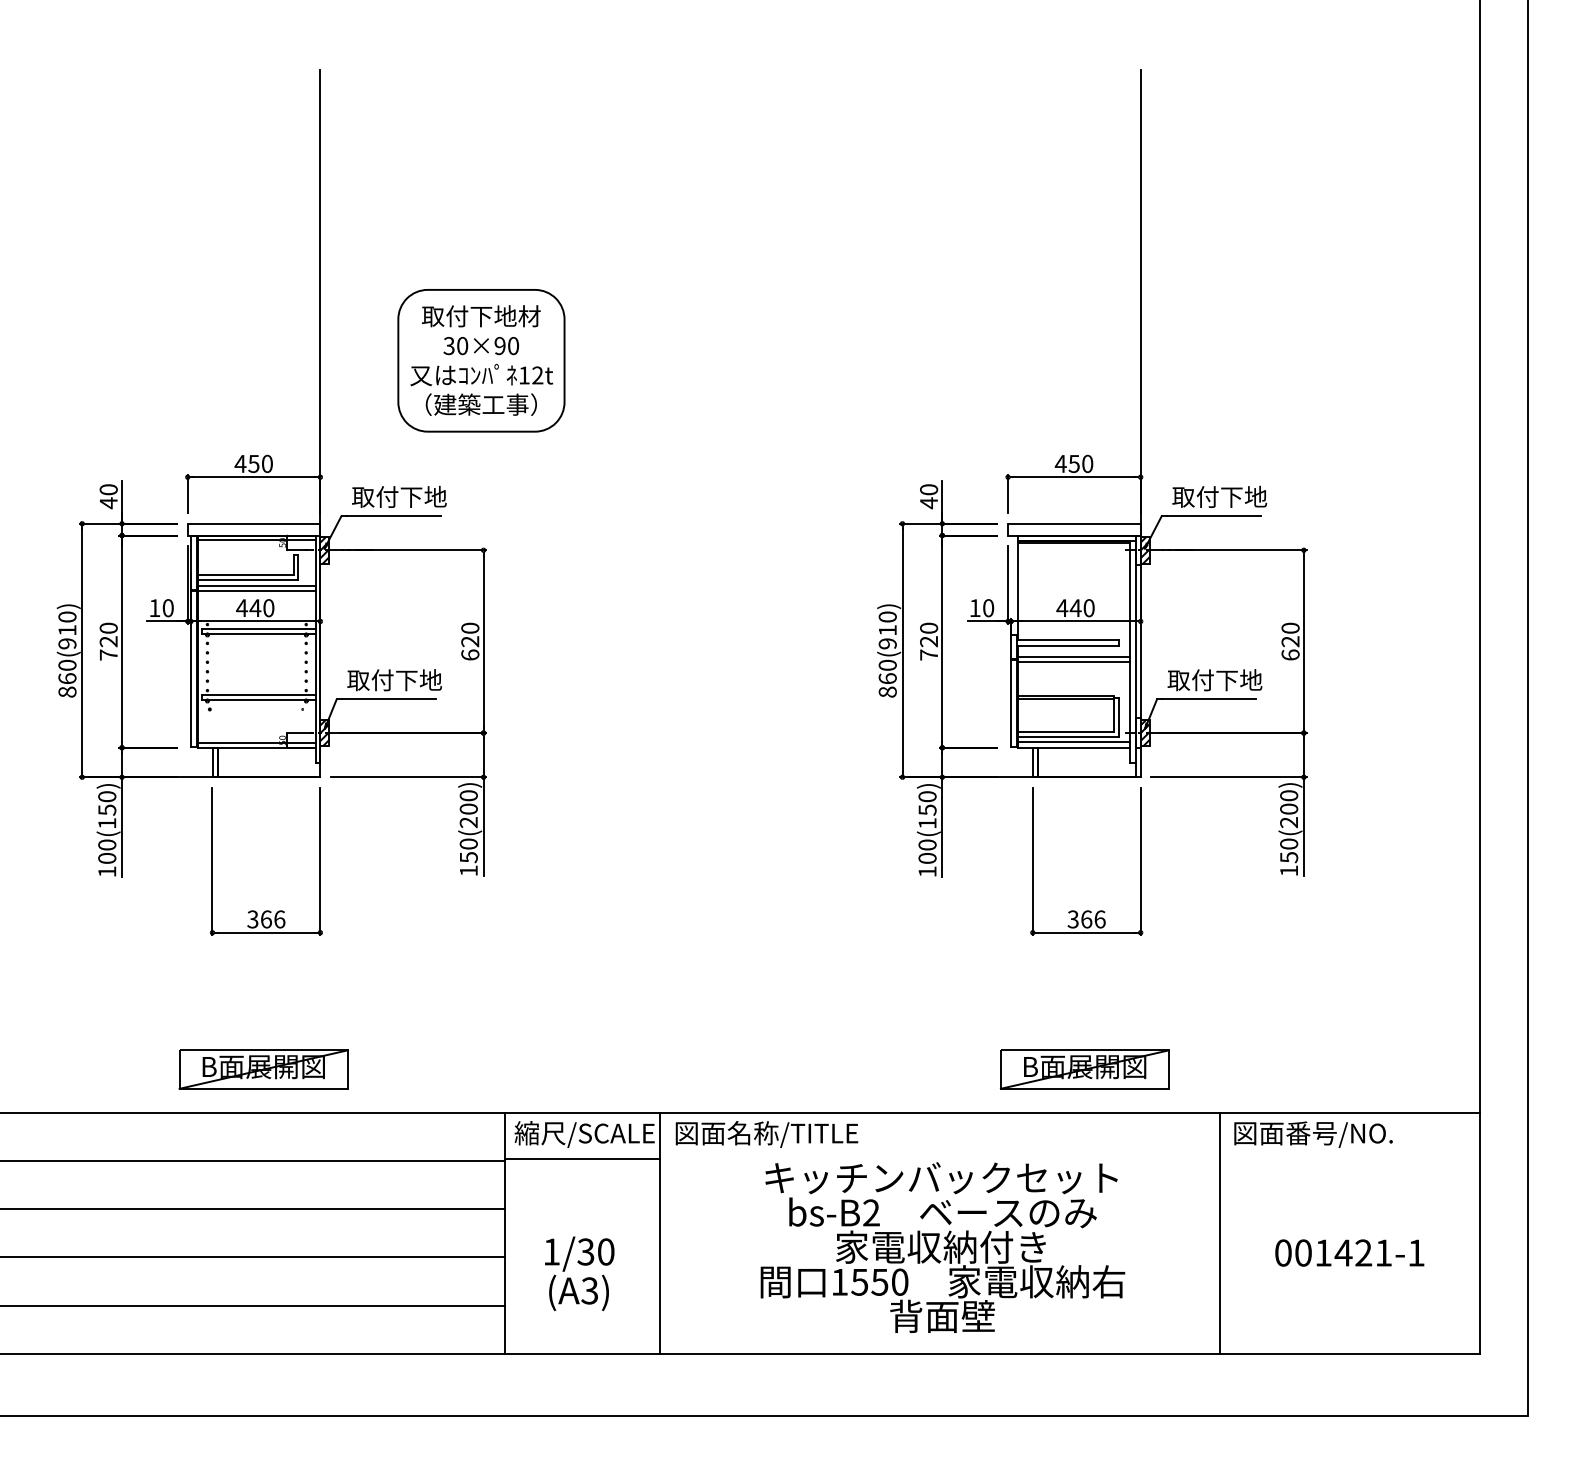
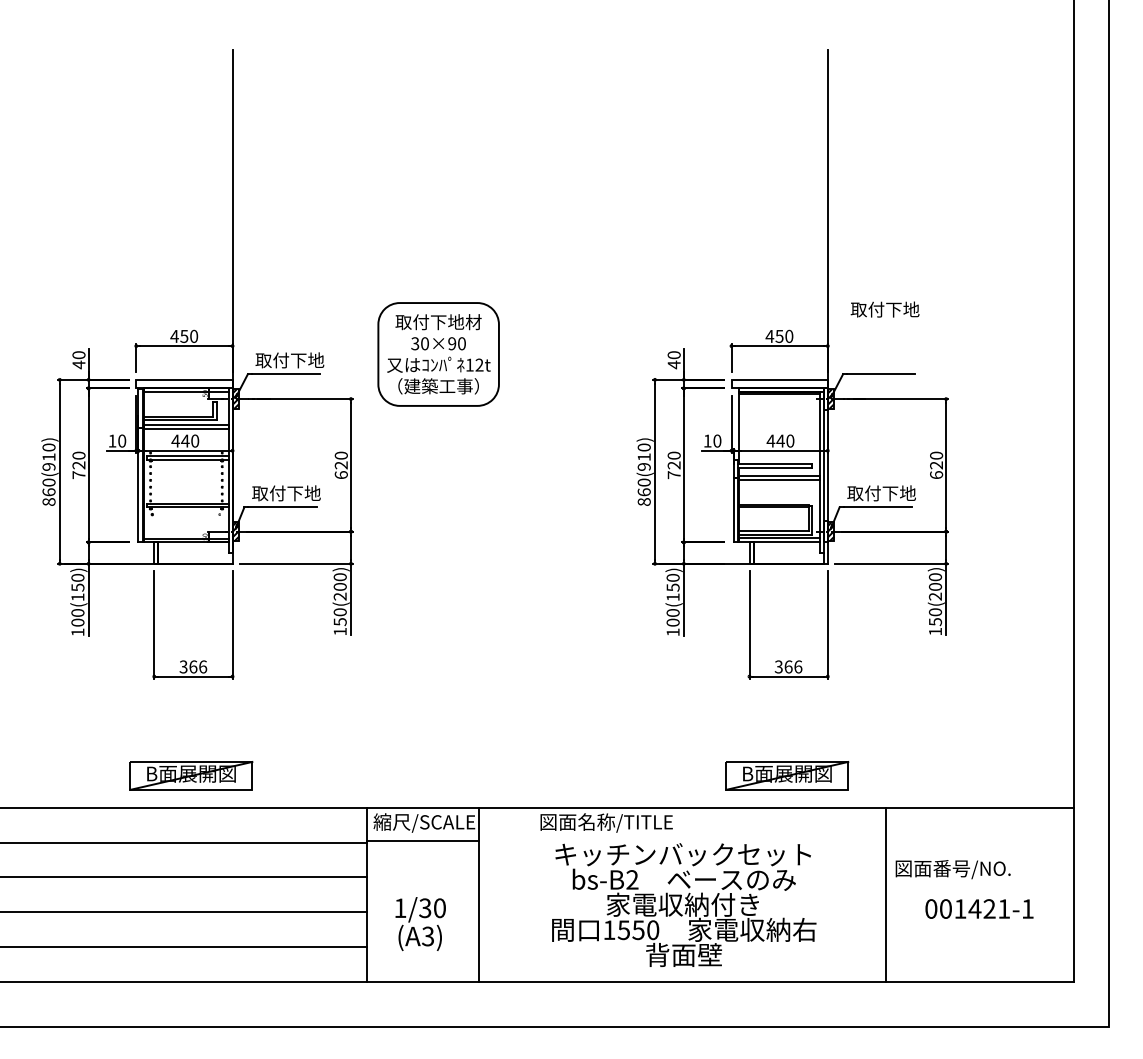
part: (481, 360) -> (438, 354), moved
text: (1219, 496) -> (884, 309), moved
text: (766, 1134) -> (606, 823), moved
text: (1313, 1134) -> (953, 869), moved

